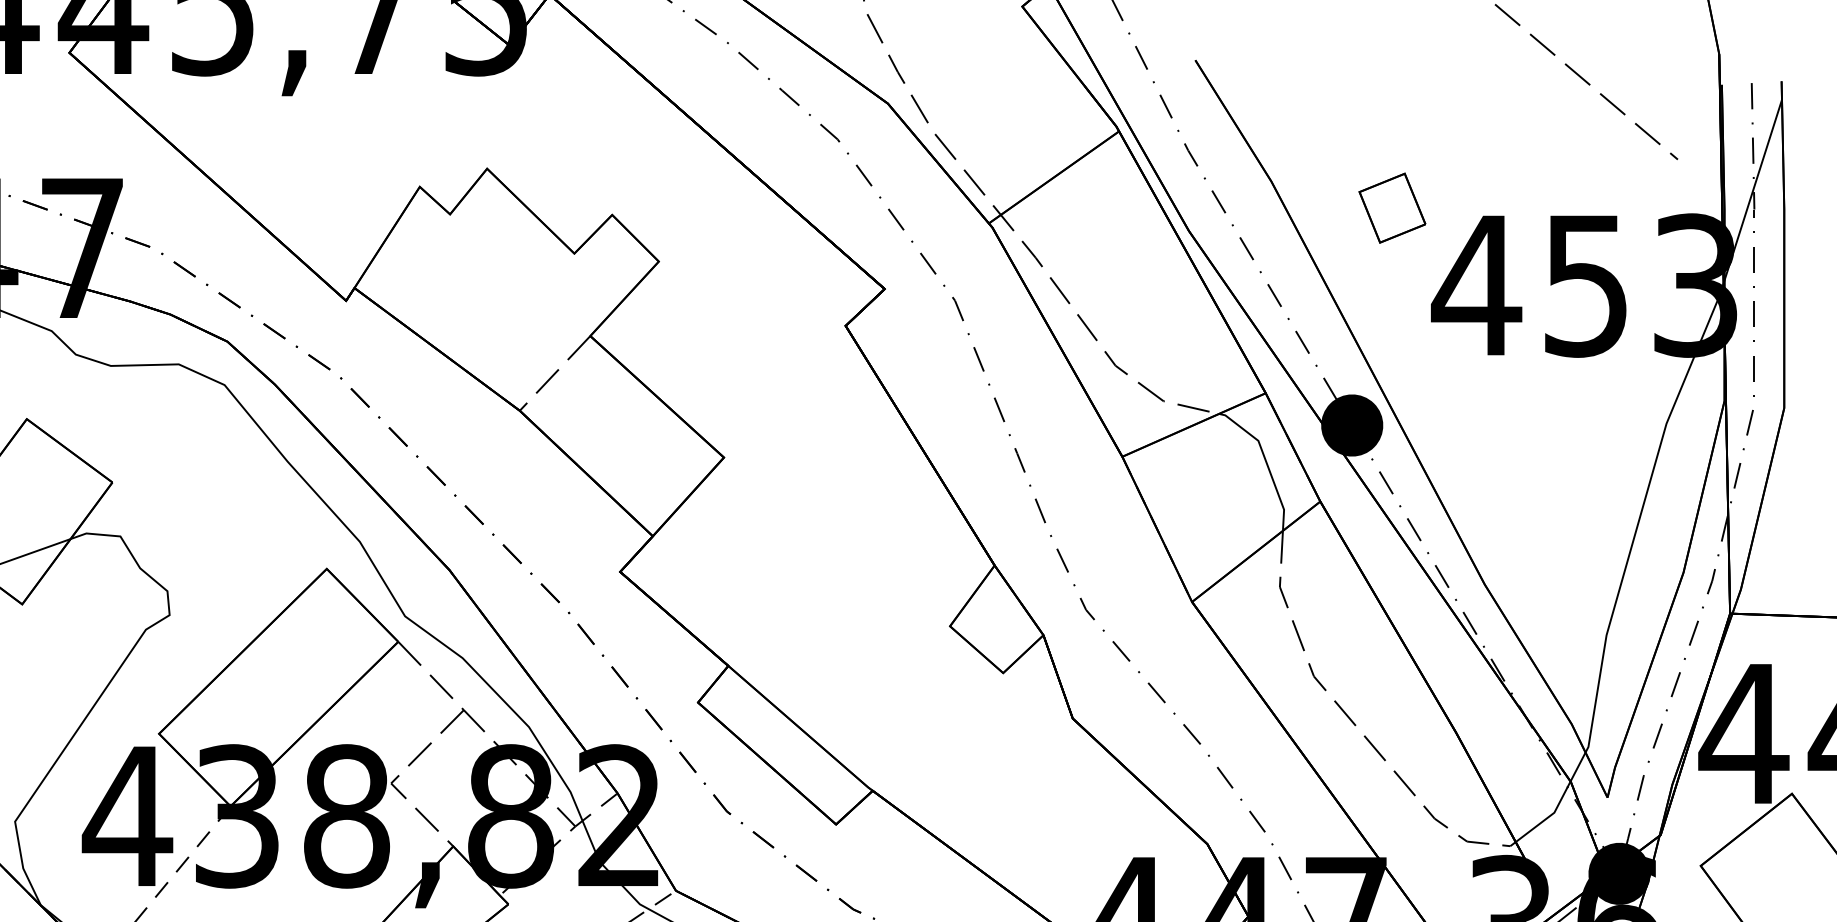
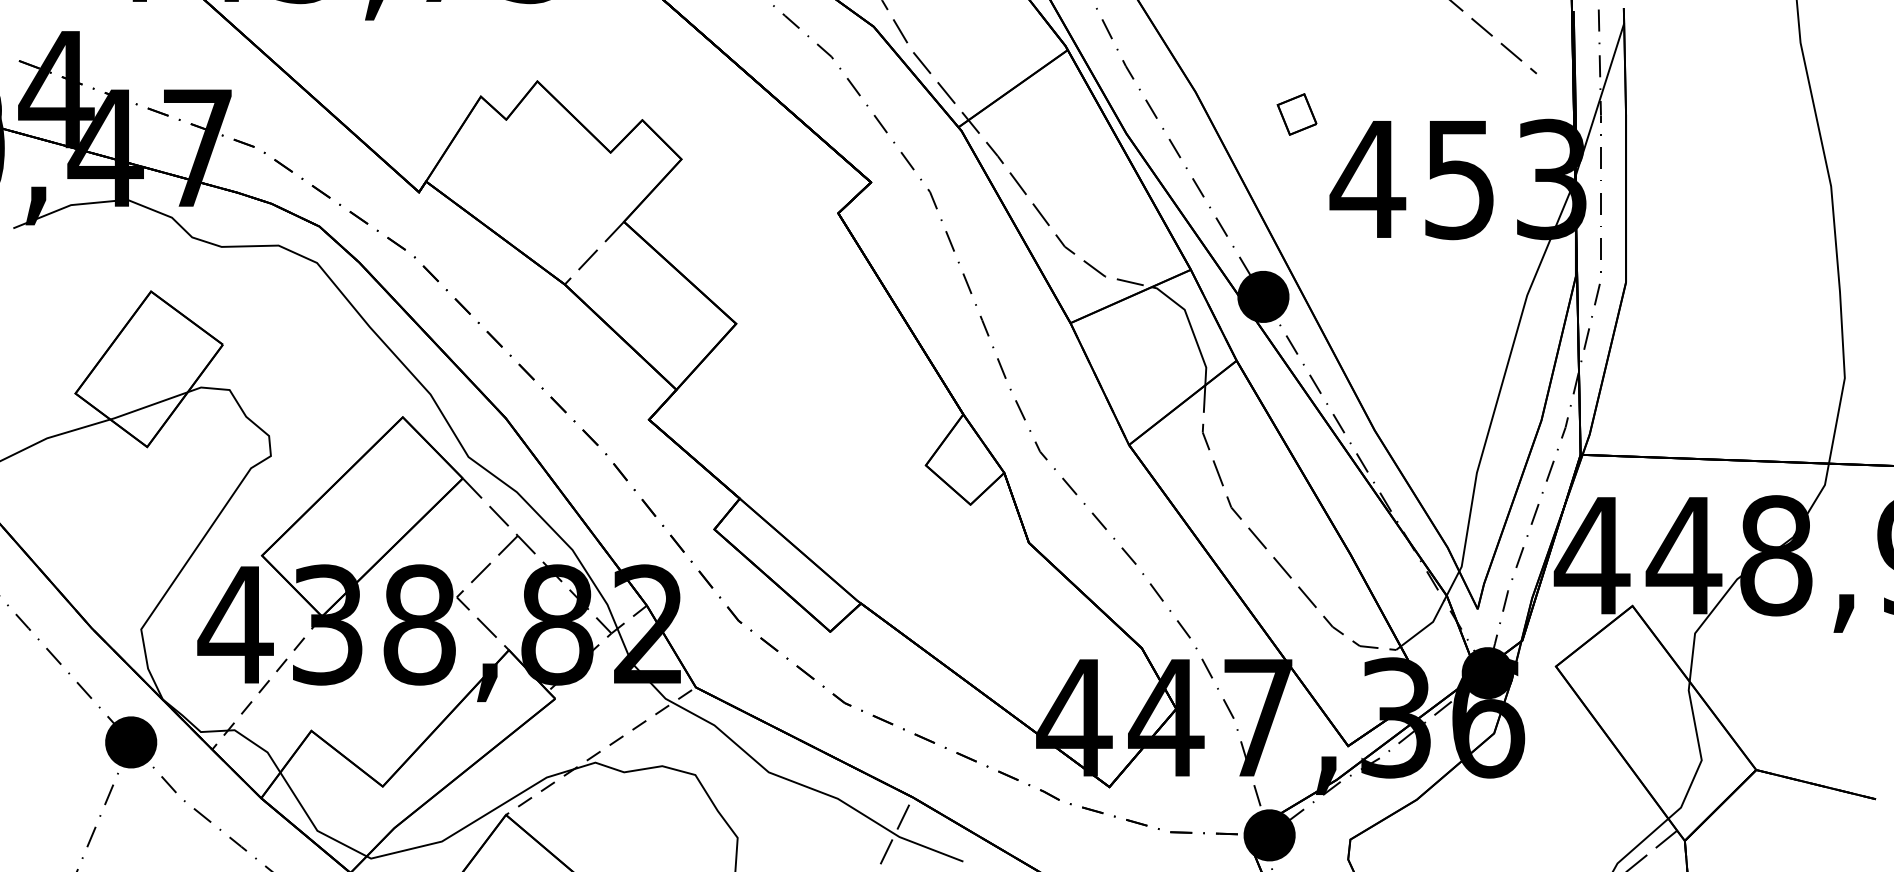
part: (1391, 208) -> (1296, 114), size x0.7

